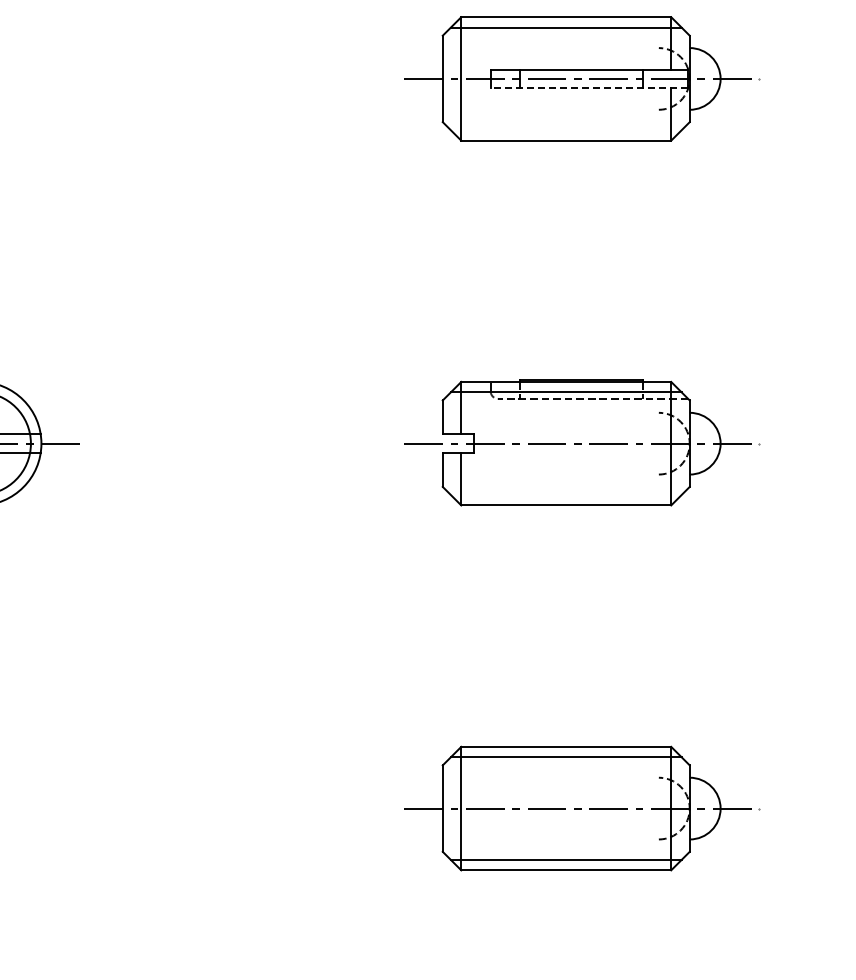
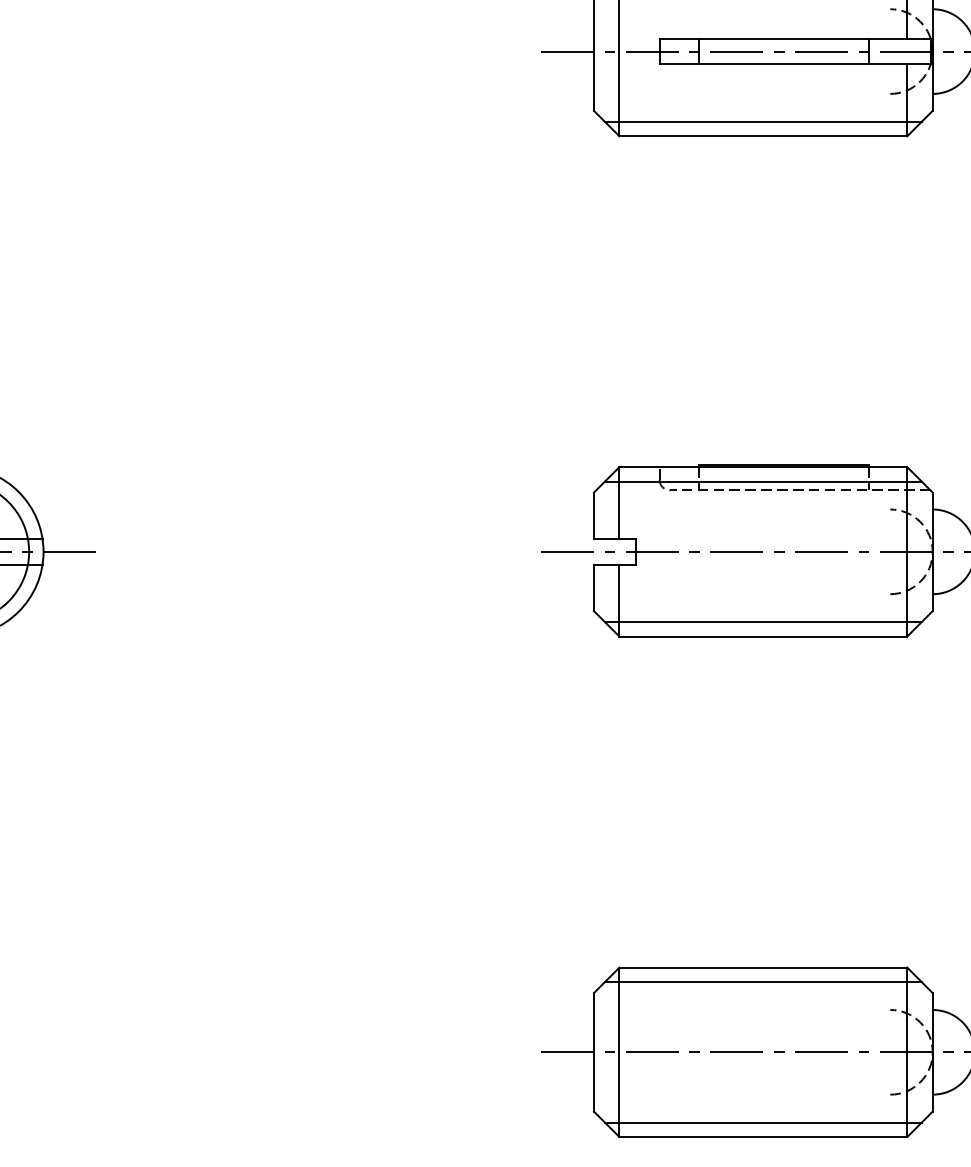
line: (589, 88) -> (795, 64), dashed -> solid
line: (565, 130) -> (762, 122), added
line: (565, 495) -> (762, 622), added

